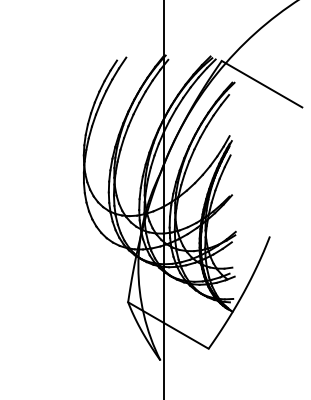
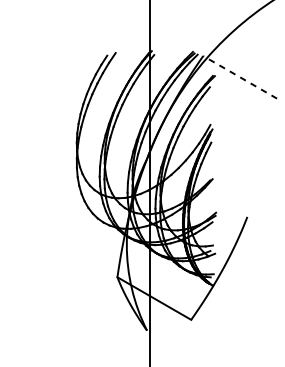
line: (261, 83) -> (239, 76), solid -> dashed

